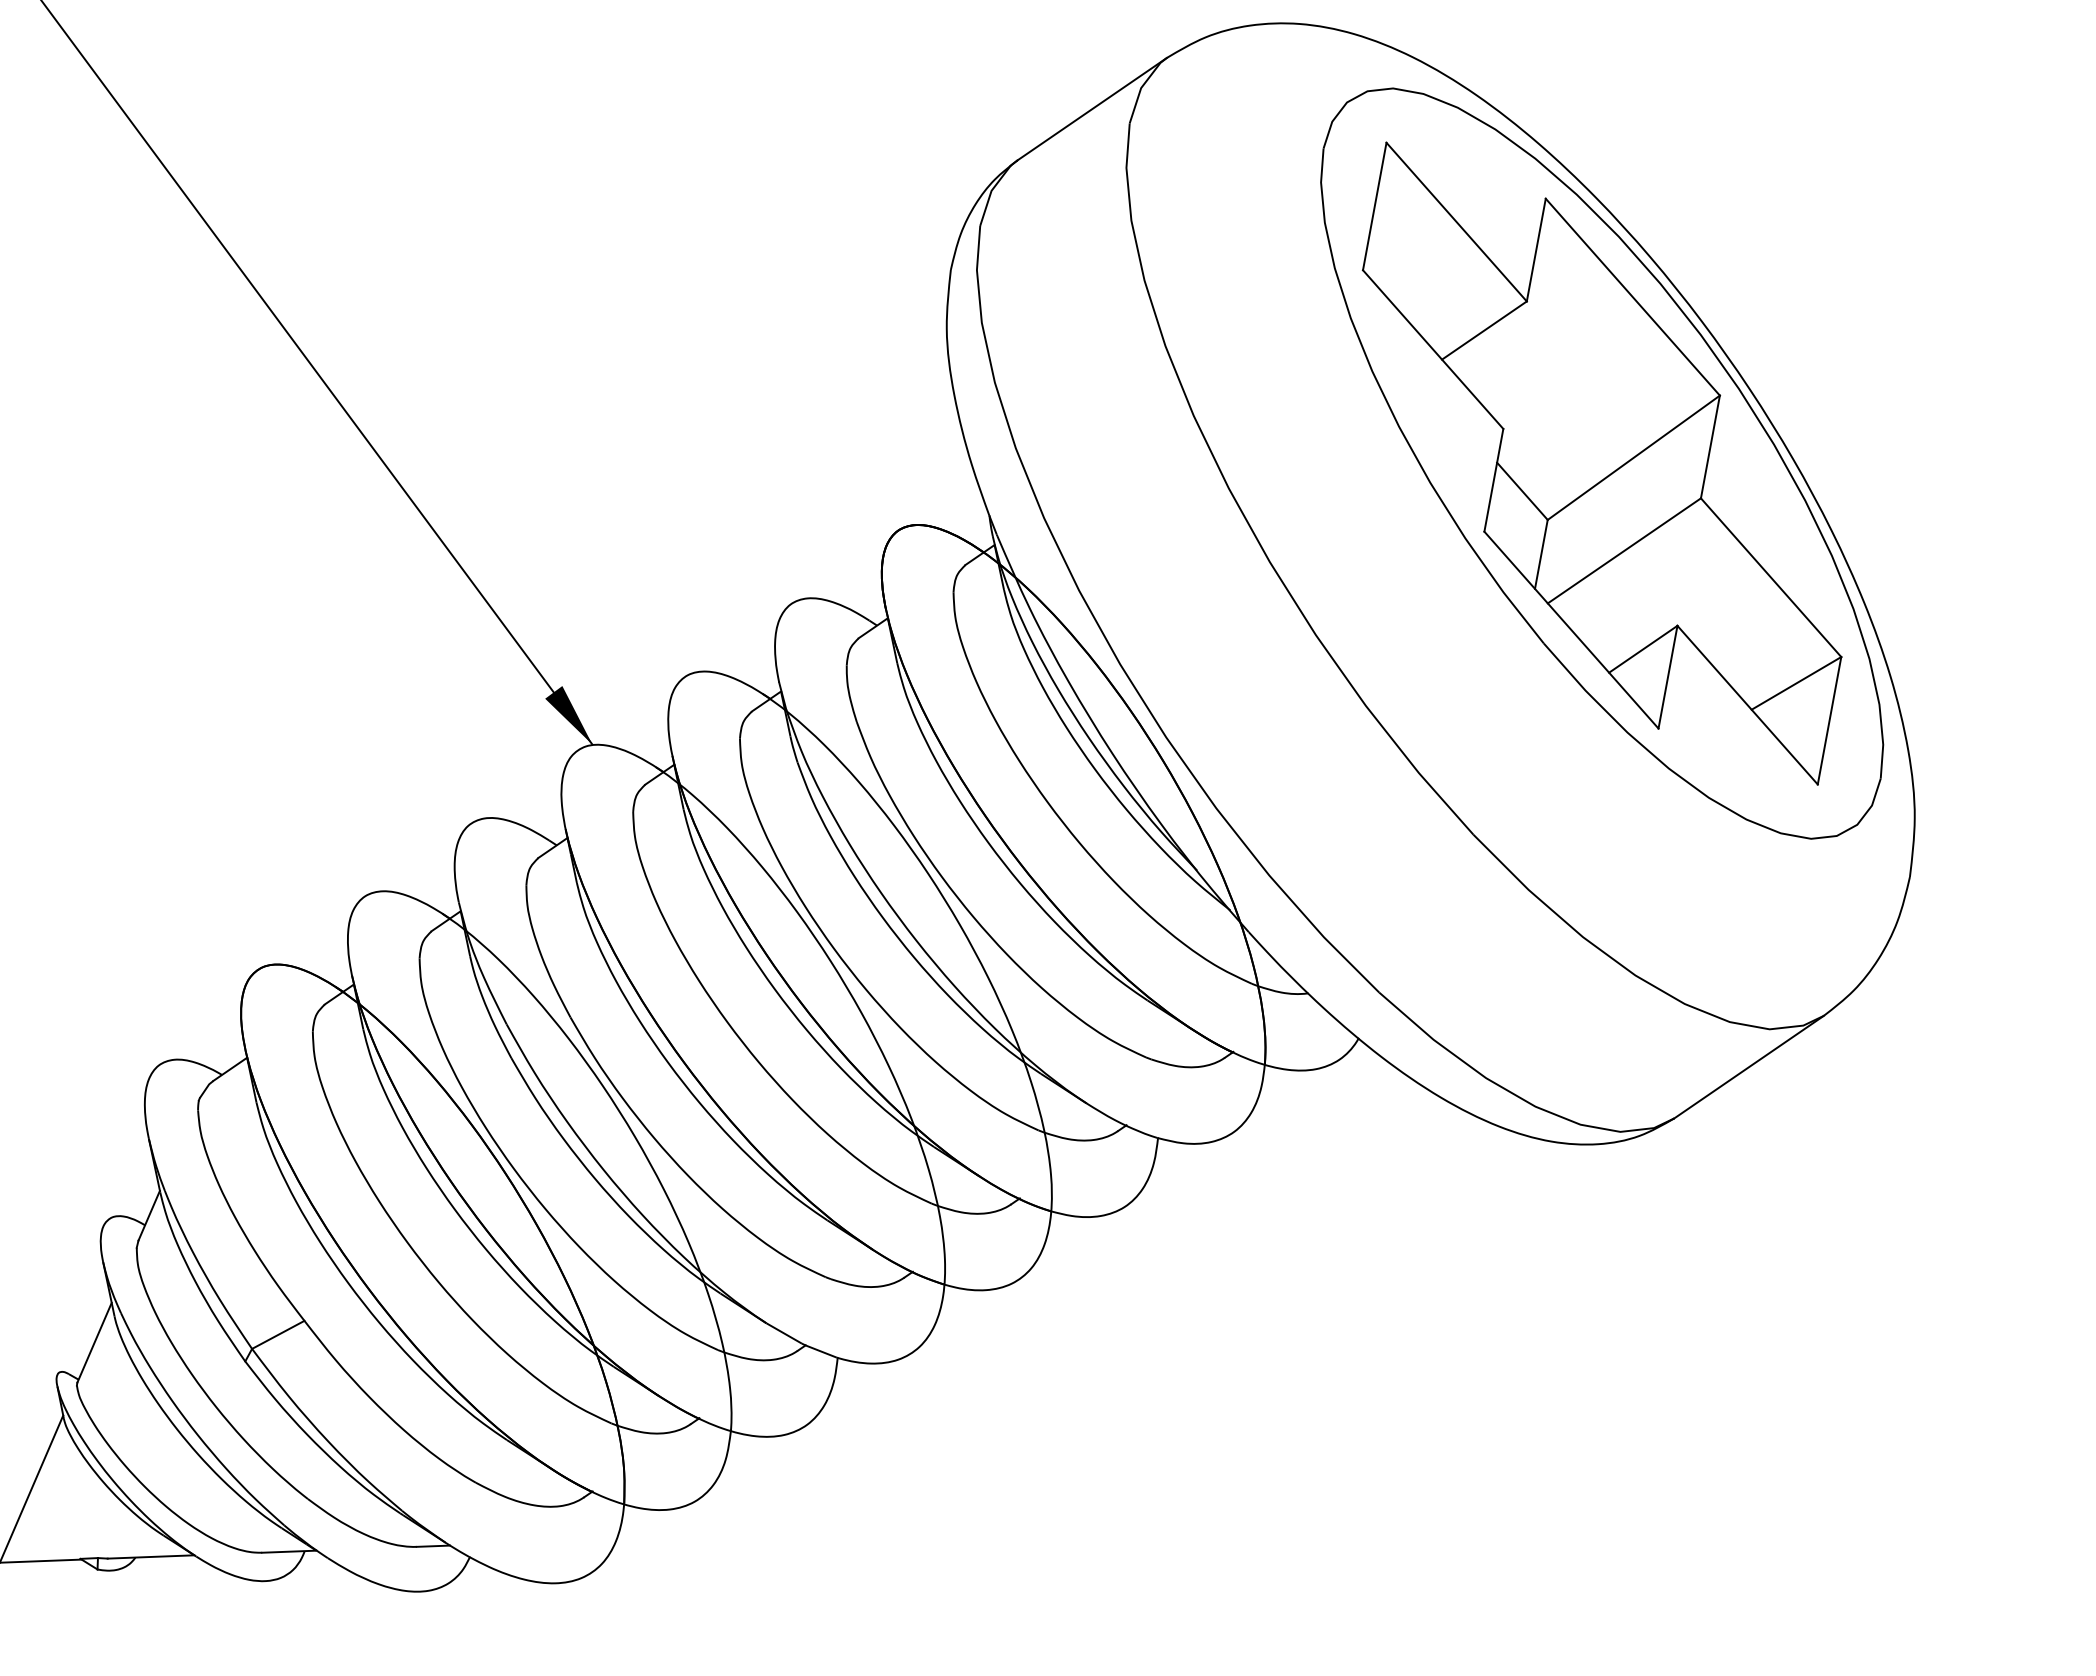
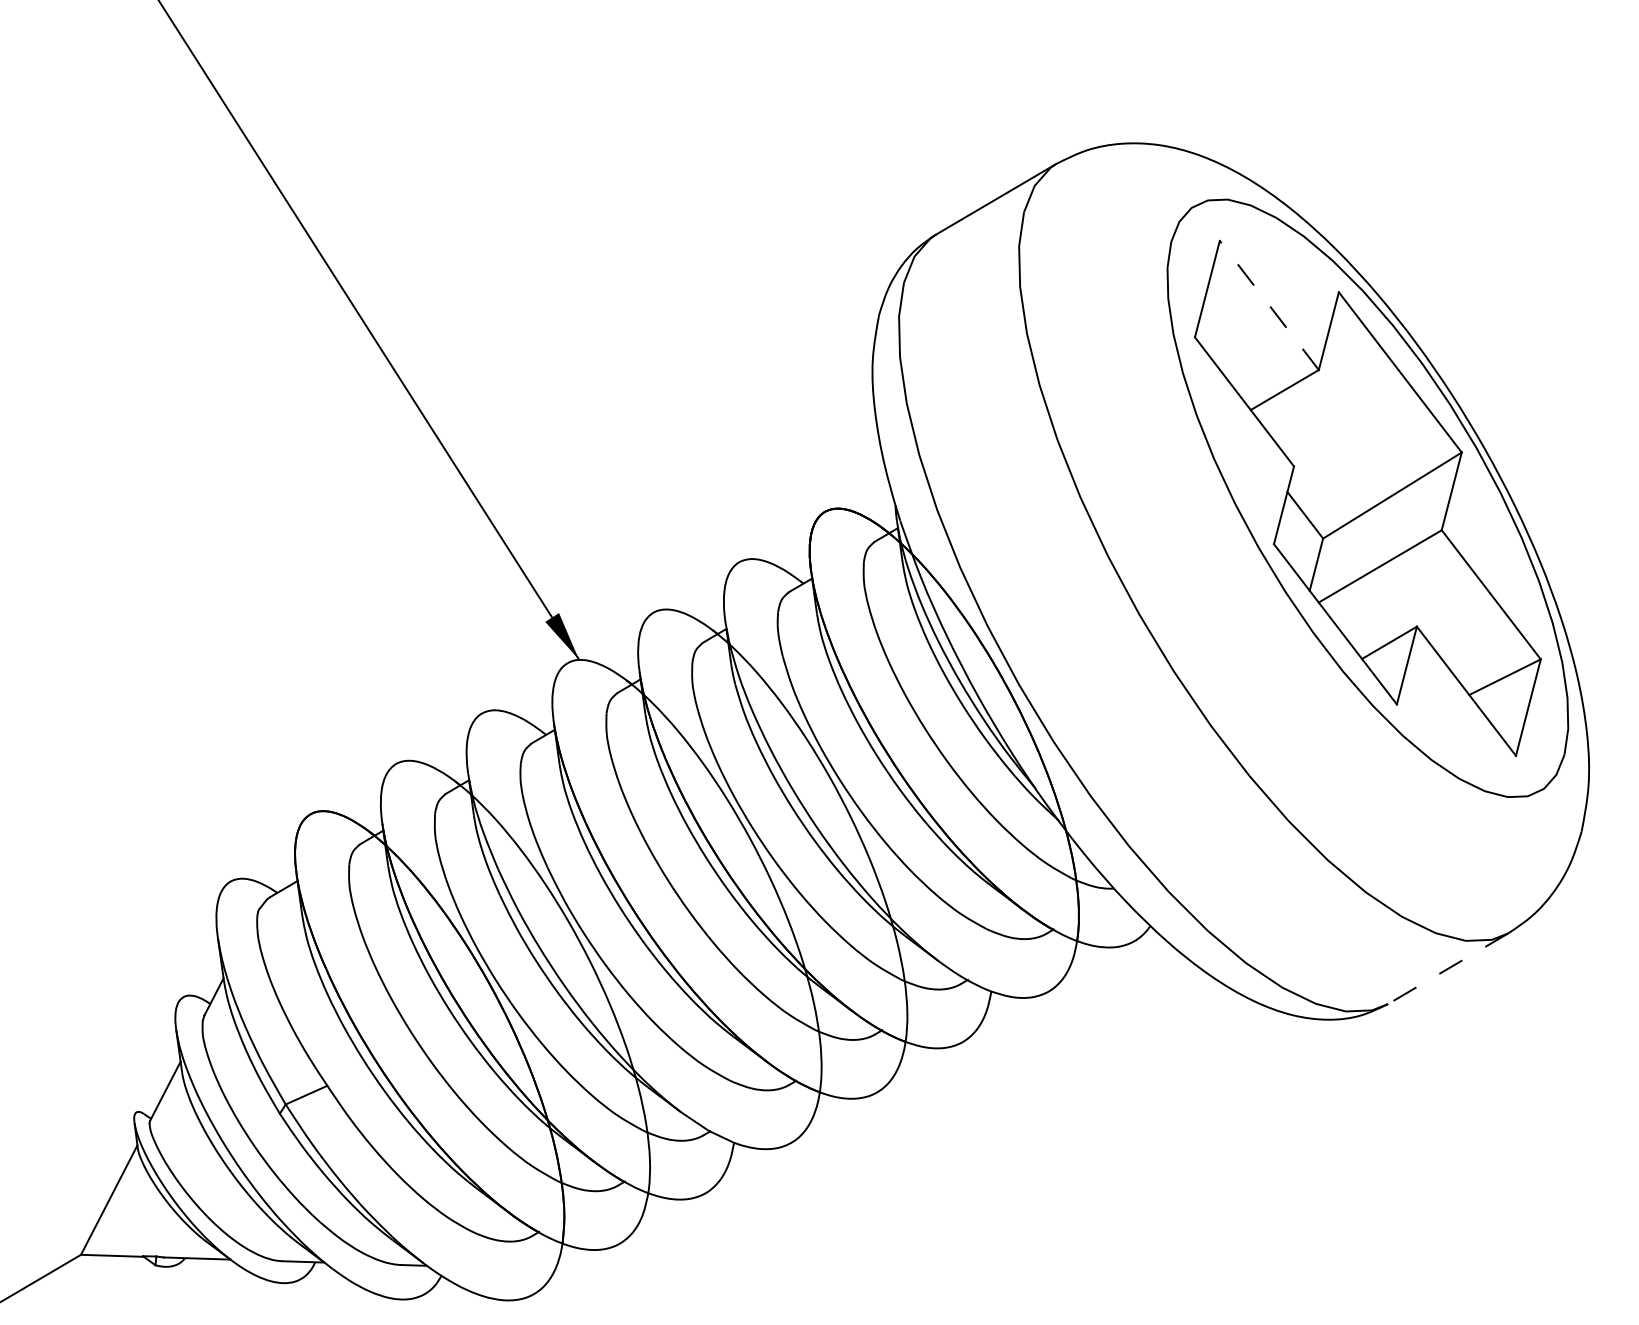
line: (1456, 222) -> (1269, 305), solid -> dashed
line: (1749, 1066) -> (1448, 968), solid -> dashed

